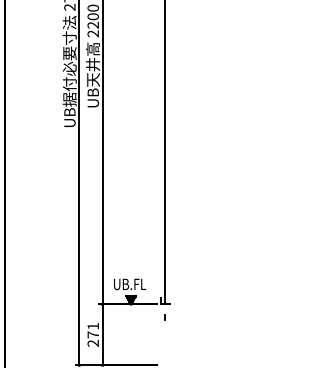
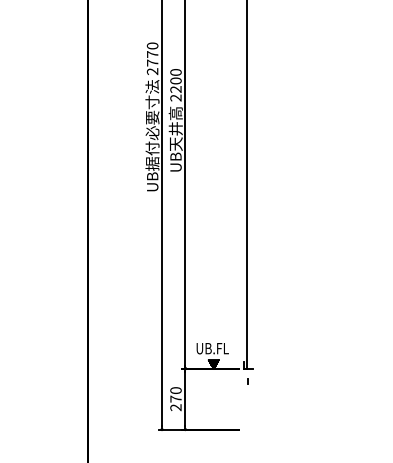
text: (92, 326) -> (175, 390), 271 -> 270

